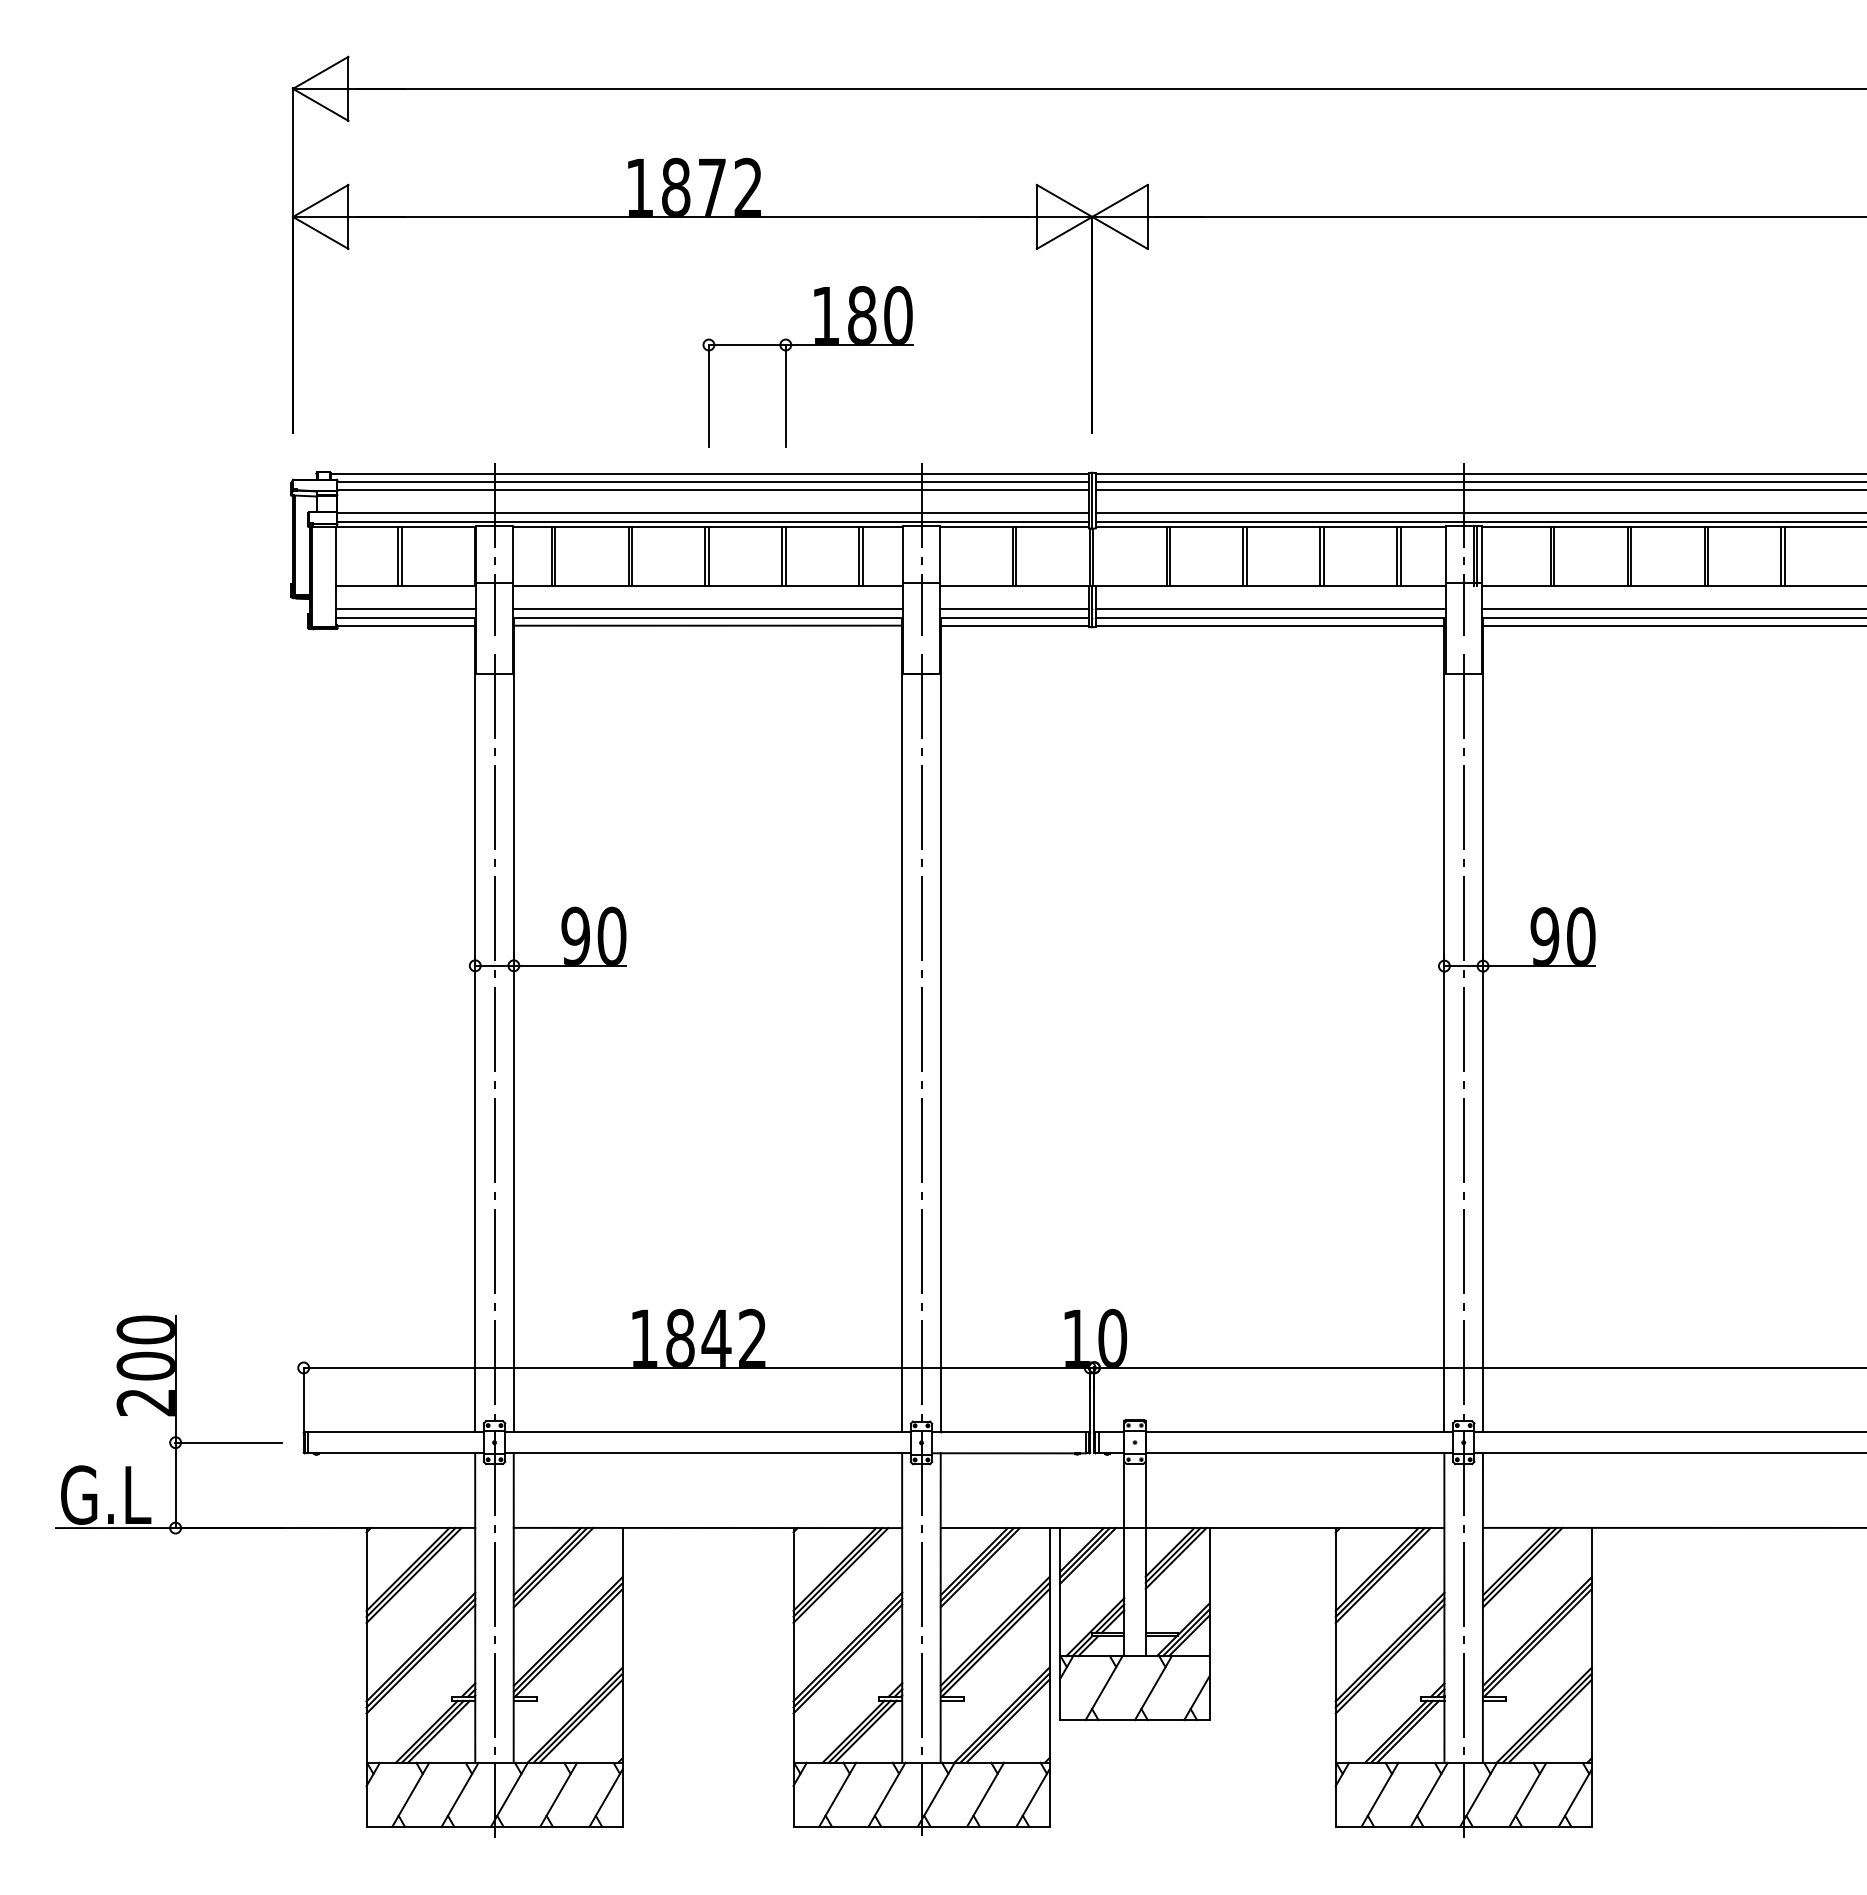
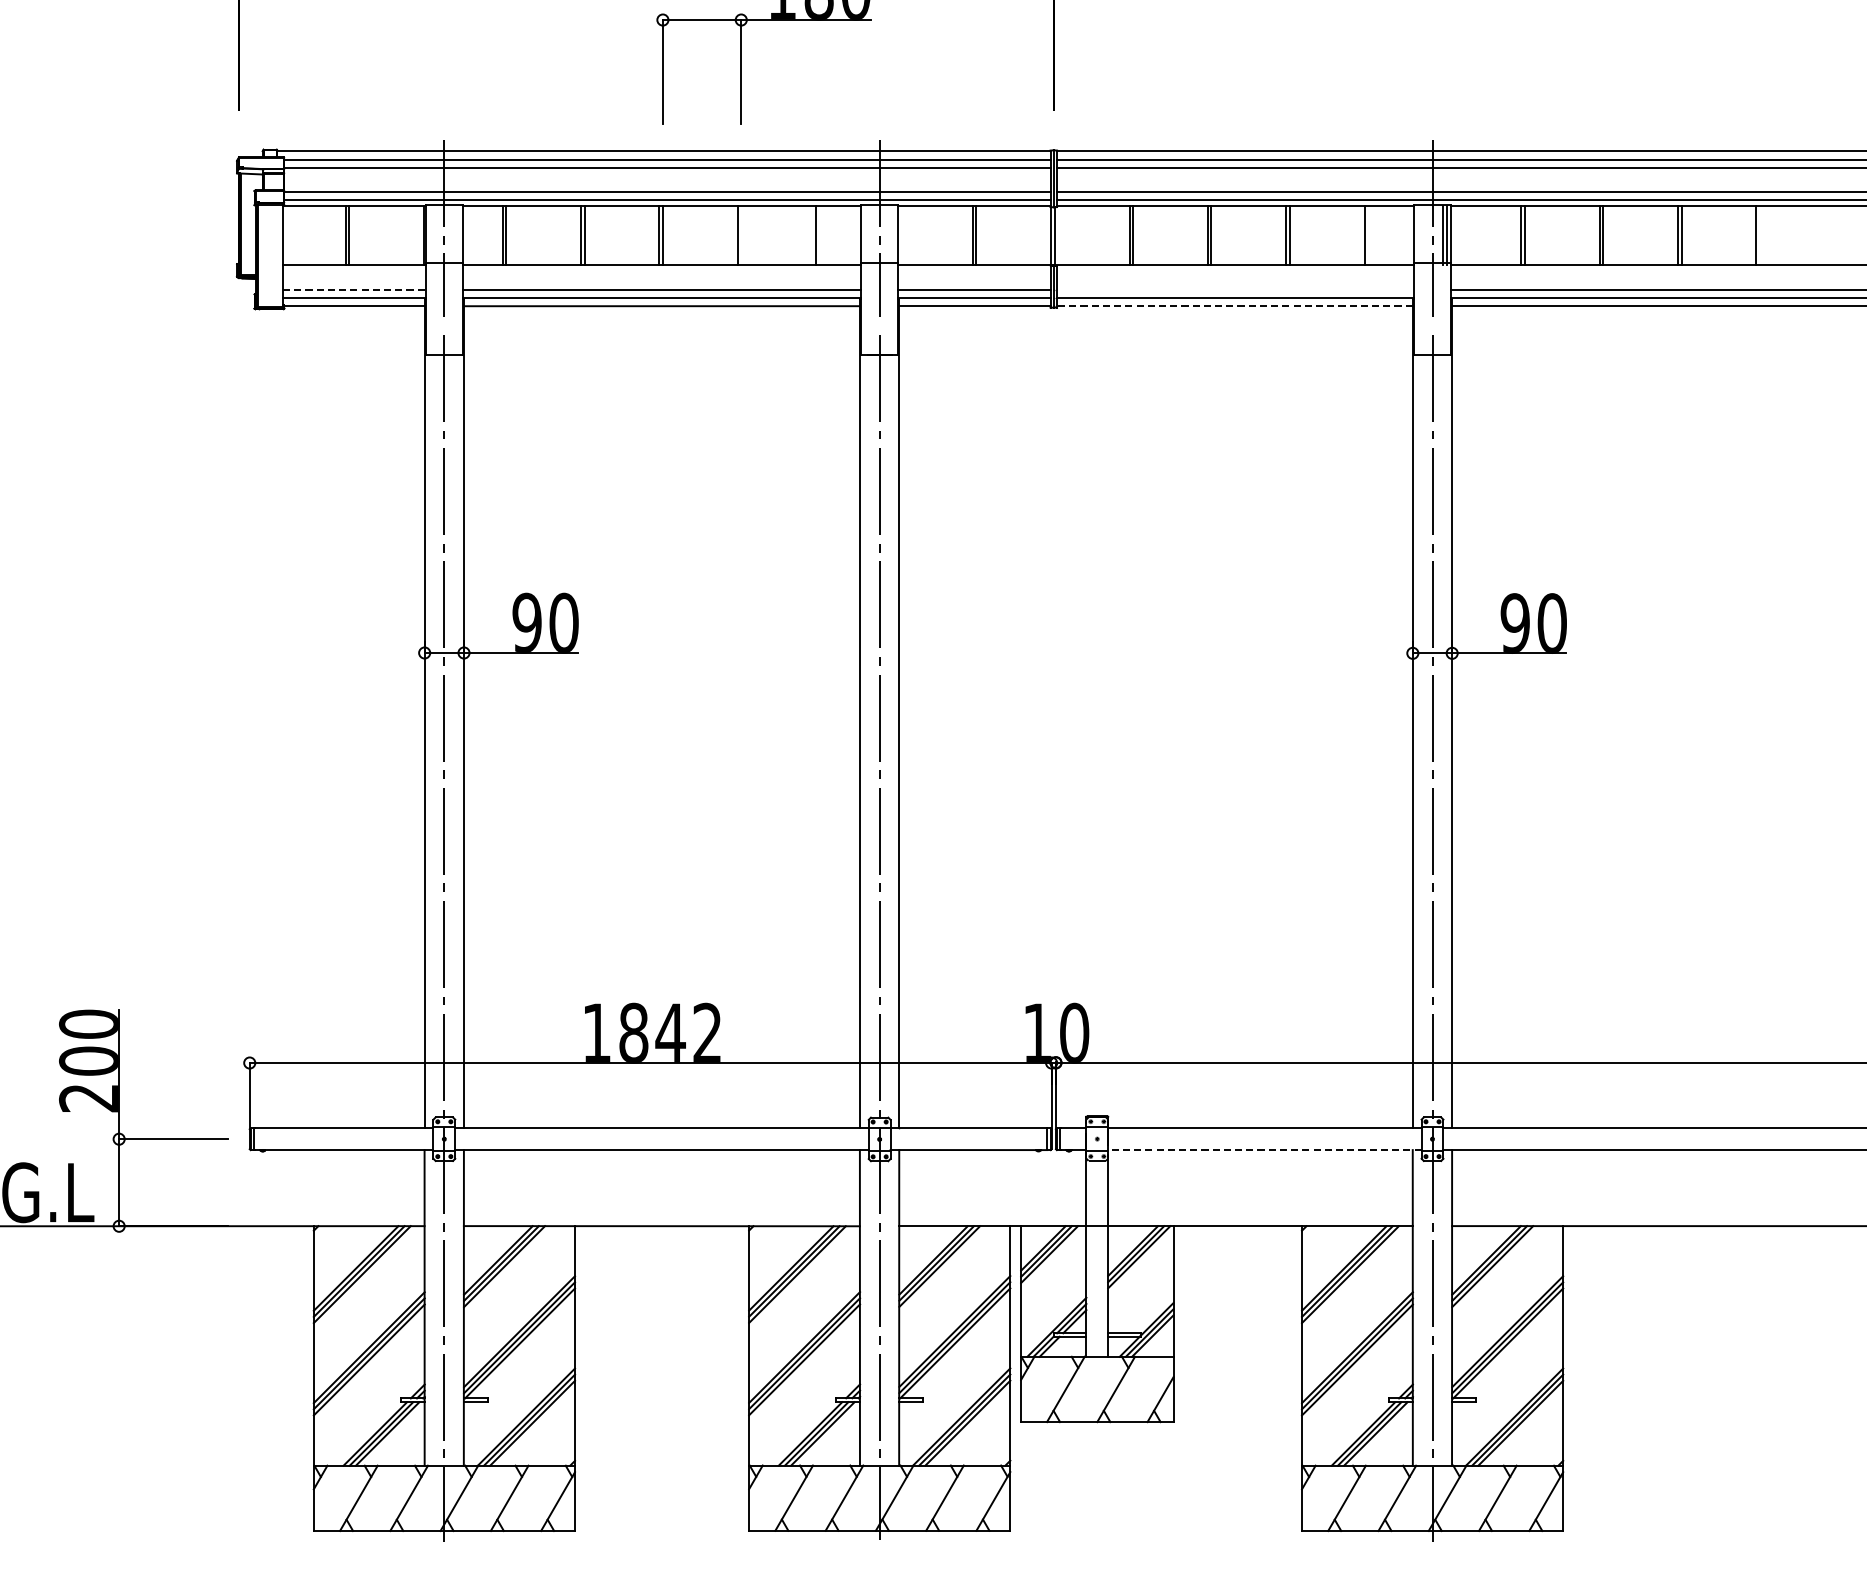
line: (785, 556) -> (740, 235), removed
line: (862, 556) -> (819, 235), removed
line: (1400, 556) -> (1368, 235), removed
line: (1784, 556) -> (1759, 235), removed
line: (406, 609) -> (354, 289), solid -> dashed
line: (1270, 609) -> (1235, 289), removed
line: (1269, 625) -> (1234, 306), solid -> dashed
line: (1299, 1453) -> (1265, 1150), solid -> dashed

